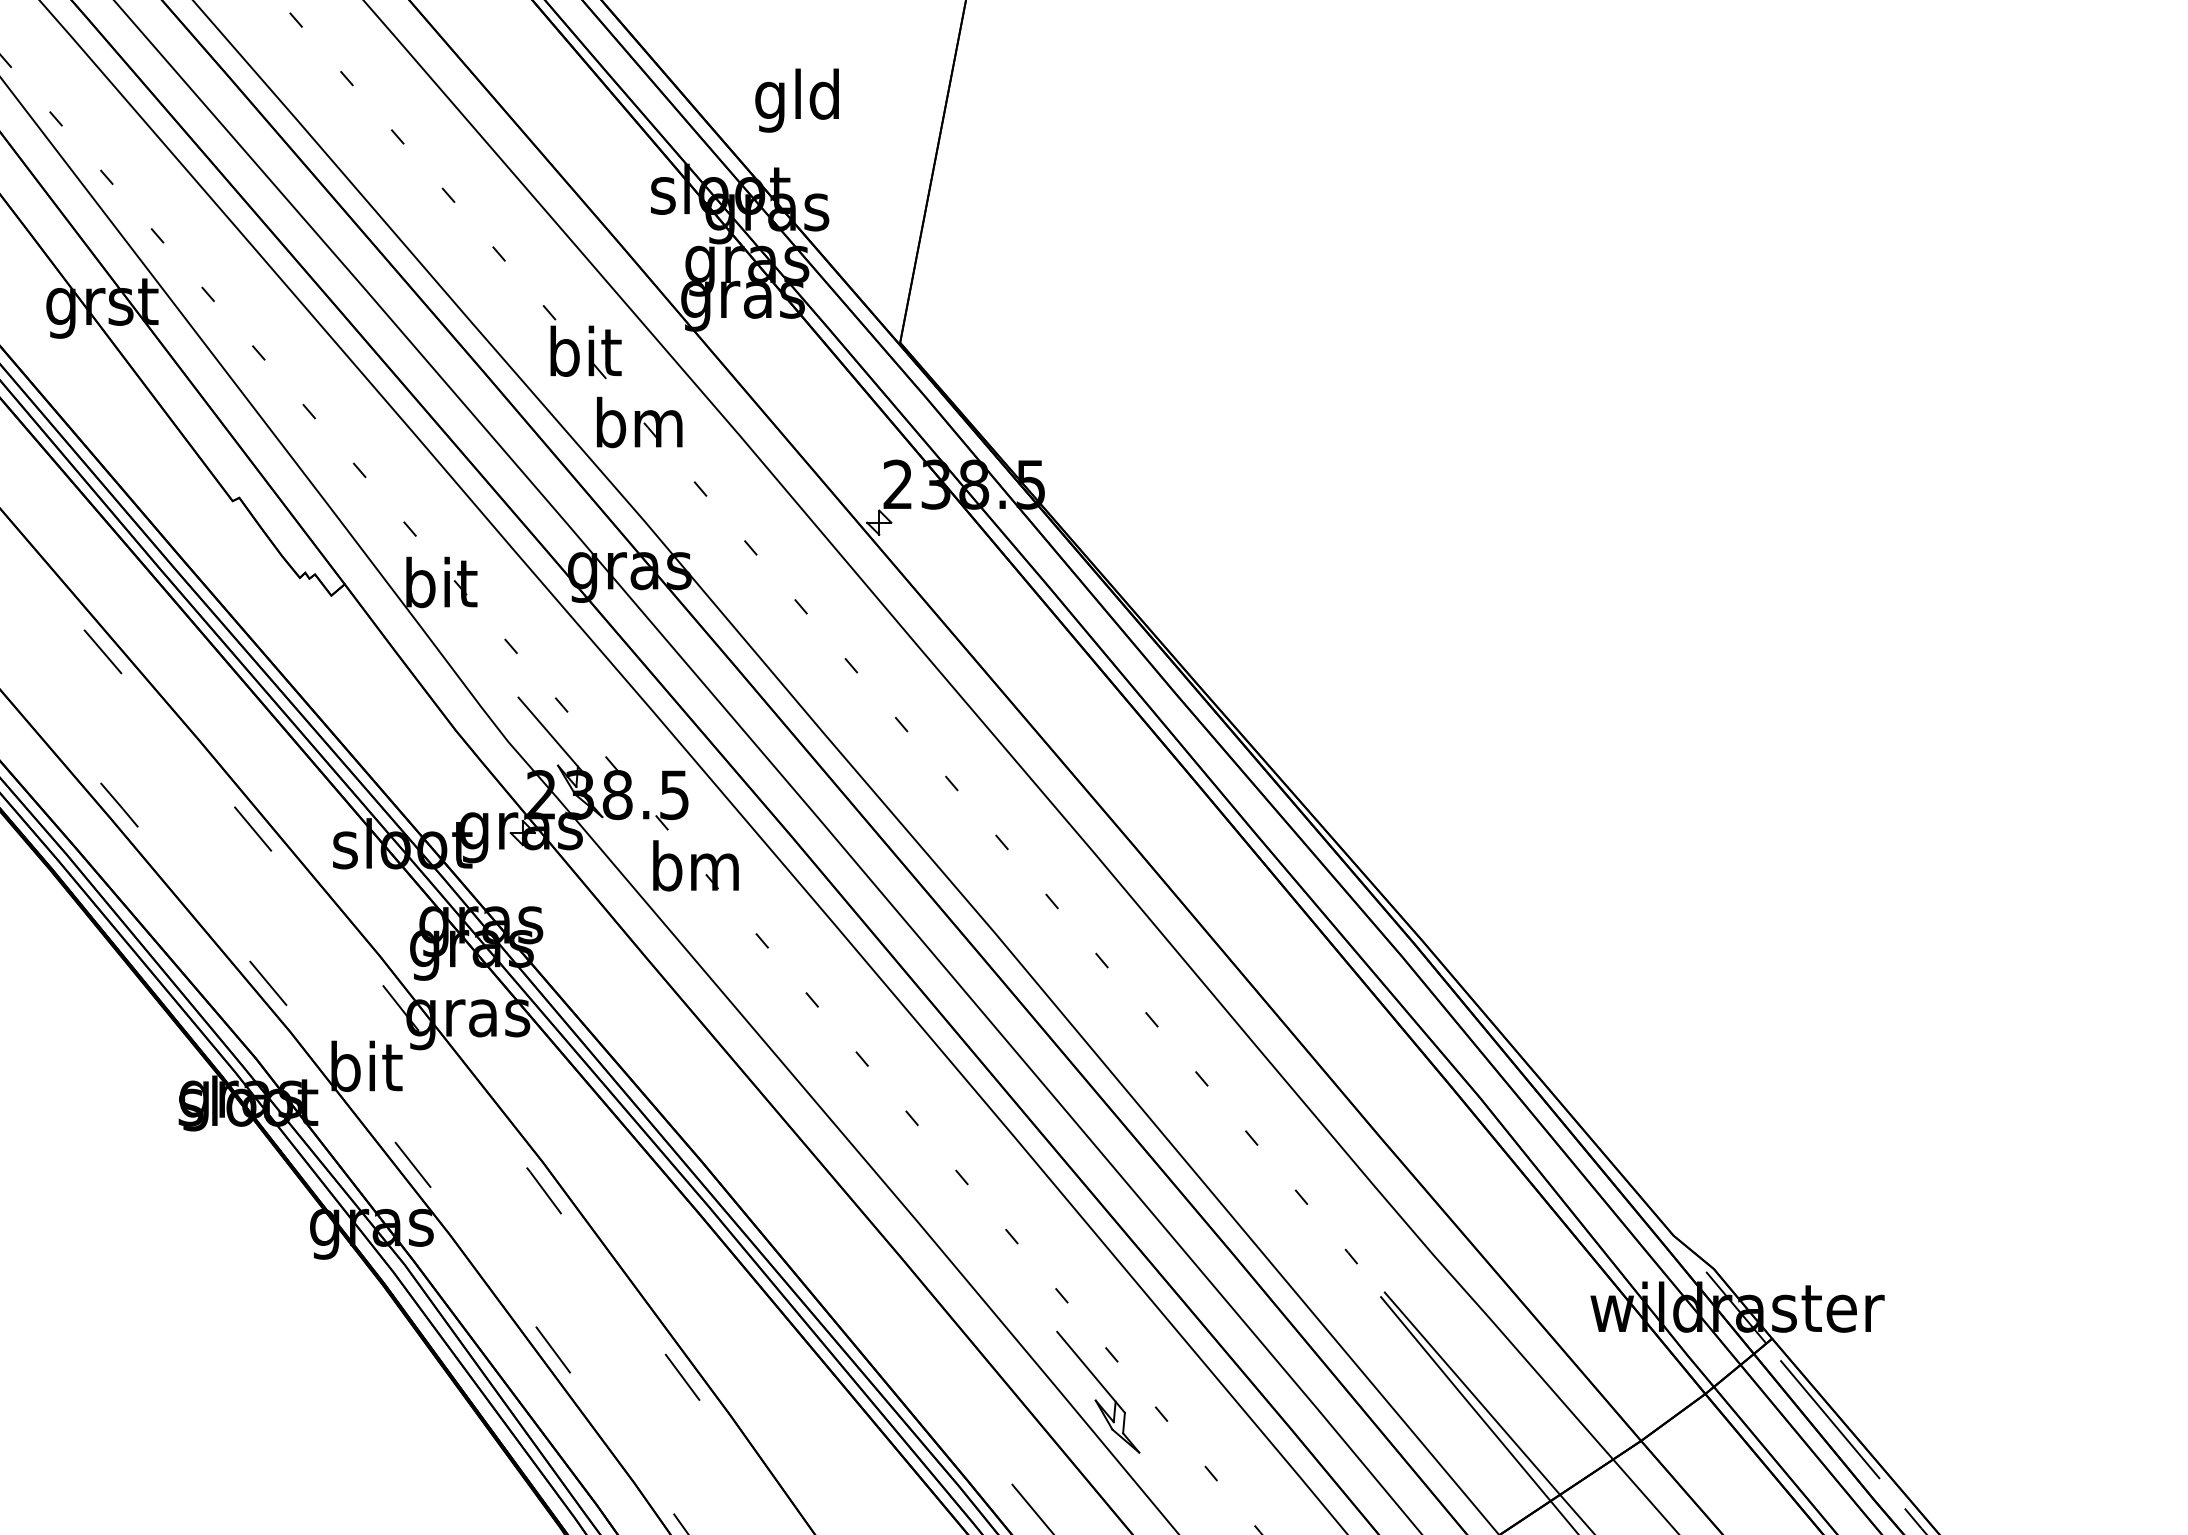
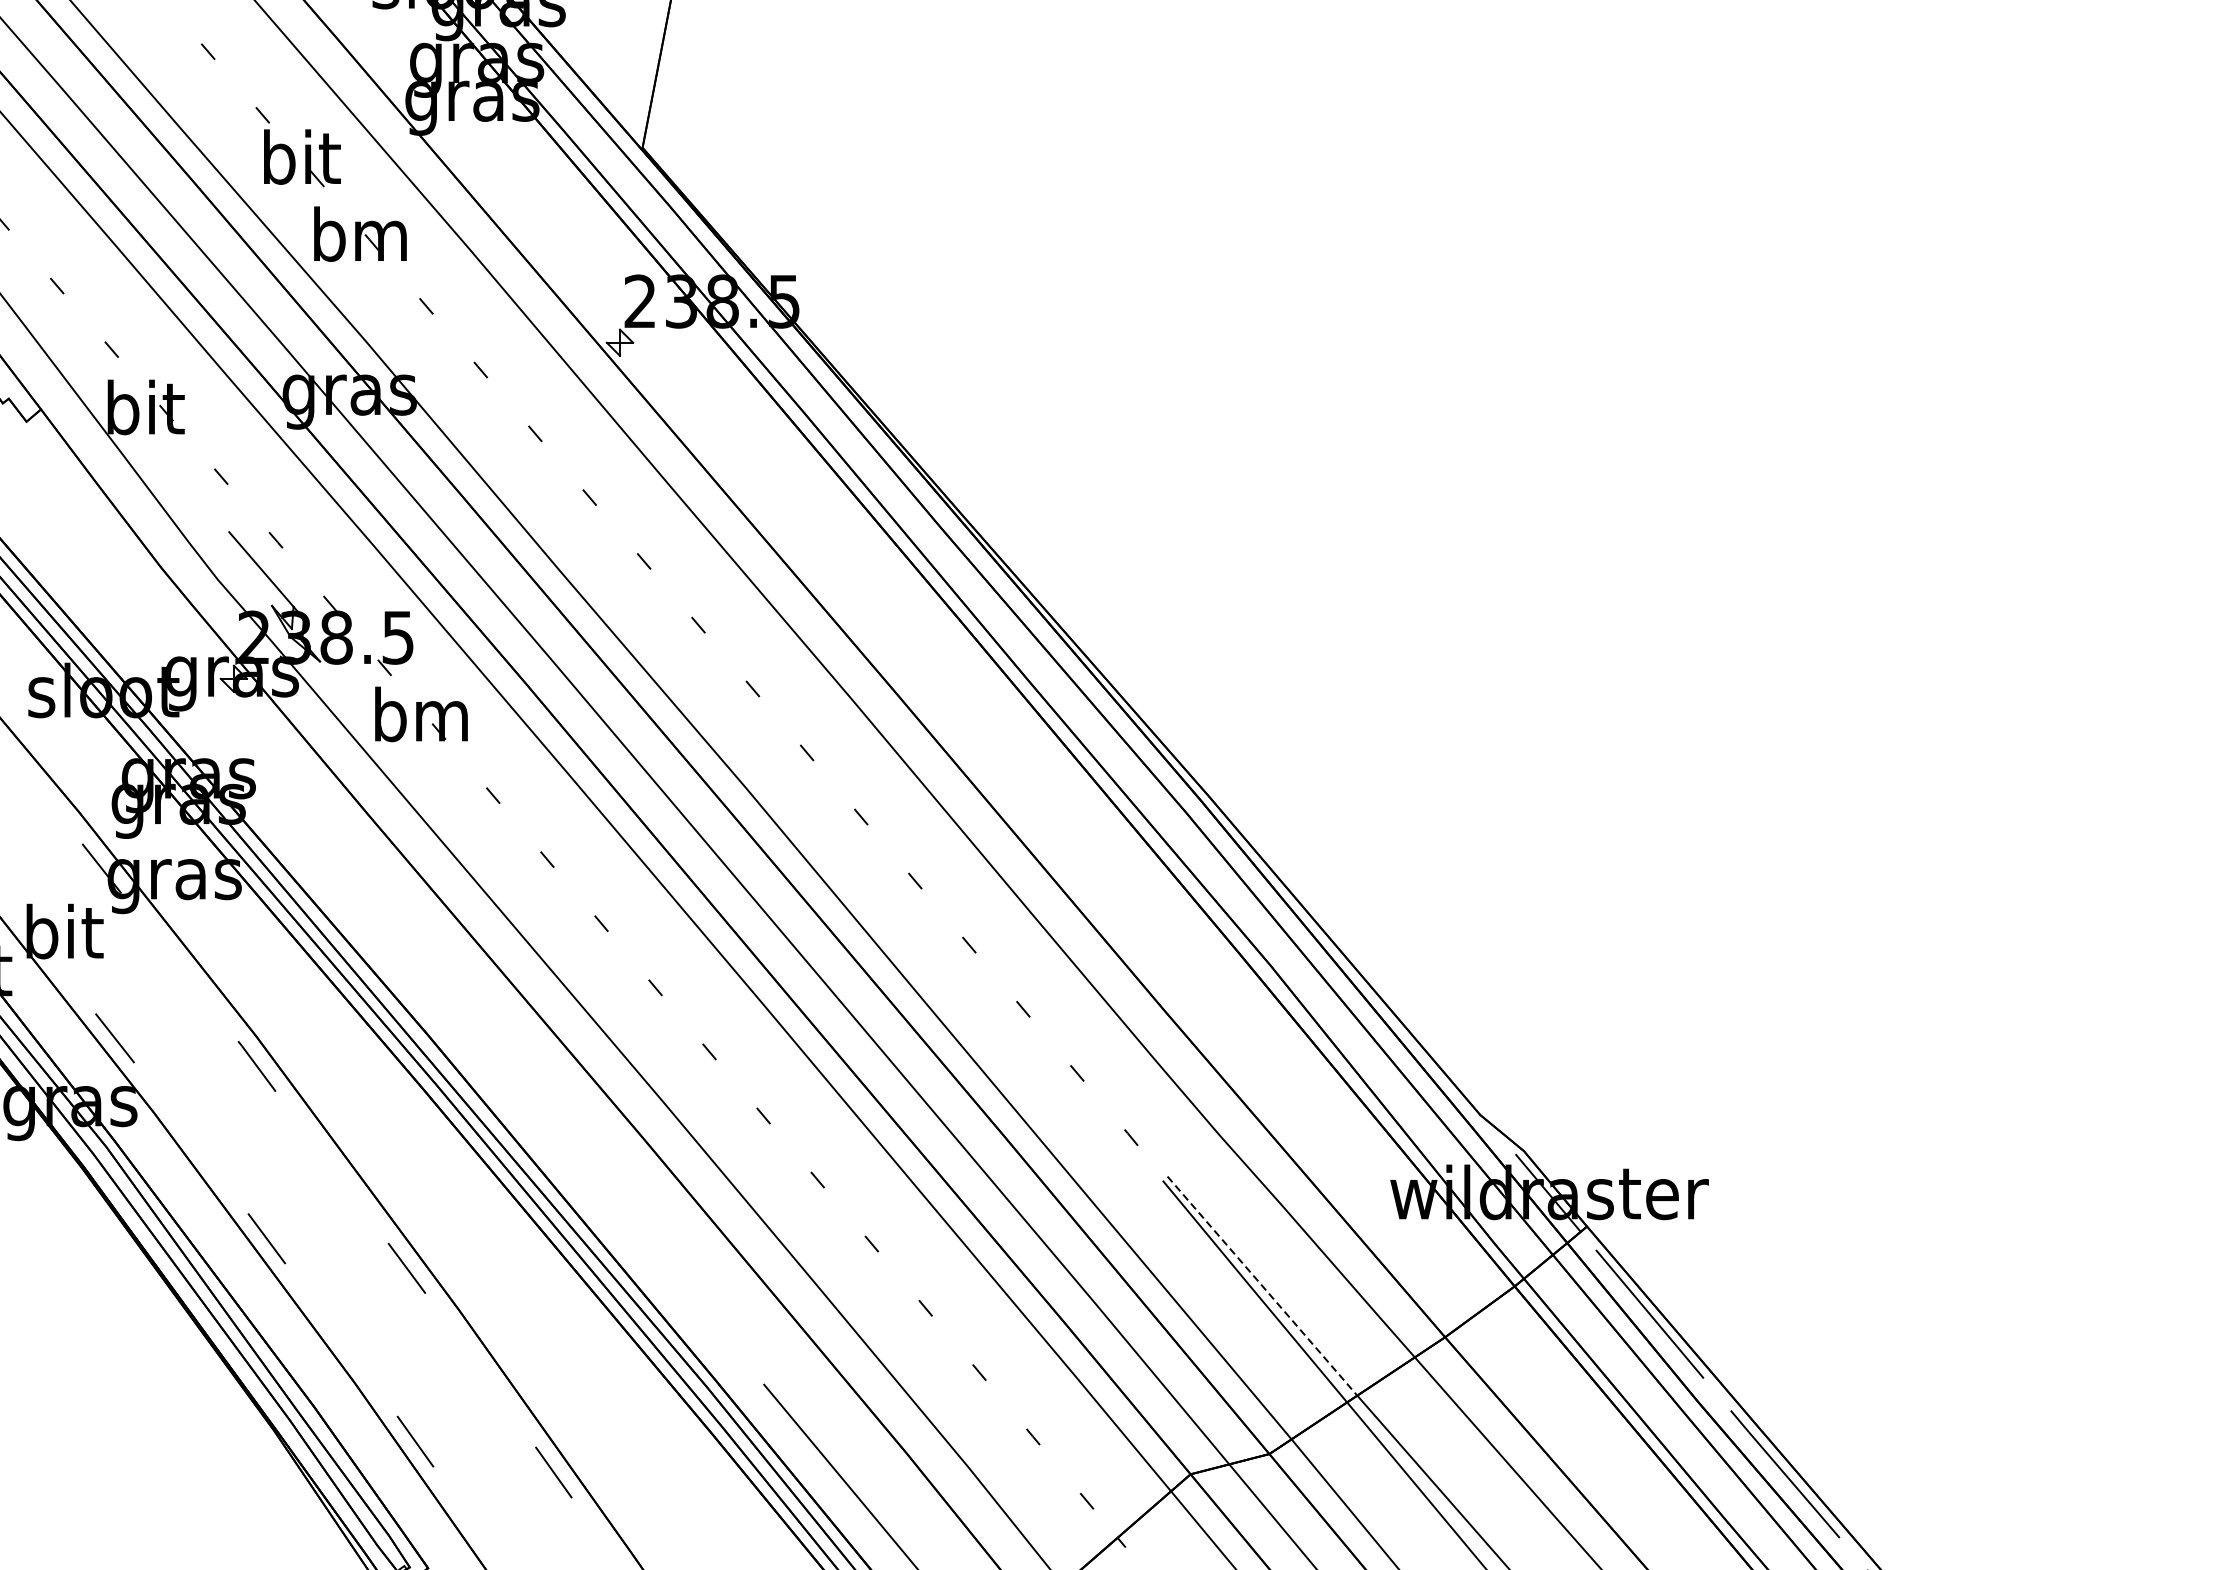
part: (1098, 1391) -> (857, 1283), removed
line: (1472, 1393) -> (1262, 1285), solid -> dashed

